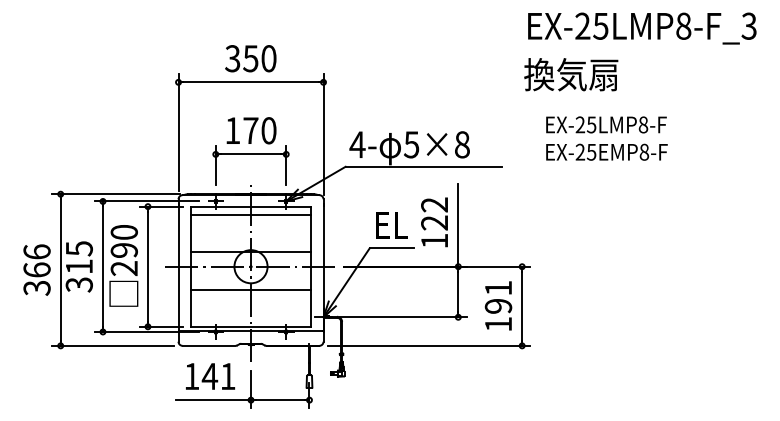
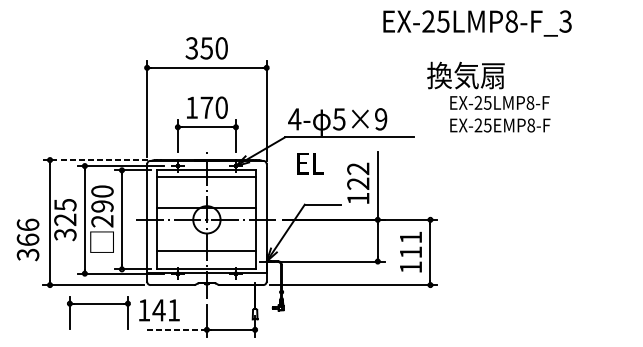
text: (642, 28) -> (477, 23), moved
text: (571, 74) -> (466, 75), moved
text: (461, 144) -> (380, 119), 5×8 -> 5×9
line: (116, 194) -> (96, 160), solid -> dashed
text: (391, 225) -> (310, 163), moved
text: (78, 266) -> (64, 219), 315 -> 325
text: (36, 269) -> (27, 239), moved
line: (250, 289) -> (206, 250), moved
text: (498, 306) -> (410, 252), 191 -> 111
part: (119, 368) -> (98, 303), added
text: (210, 376) -> (159, 310), moved
line: (213, 400) -> (175, 330), solid -> dashed

